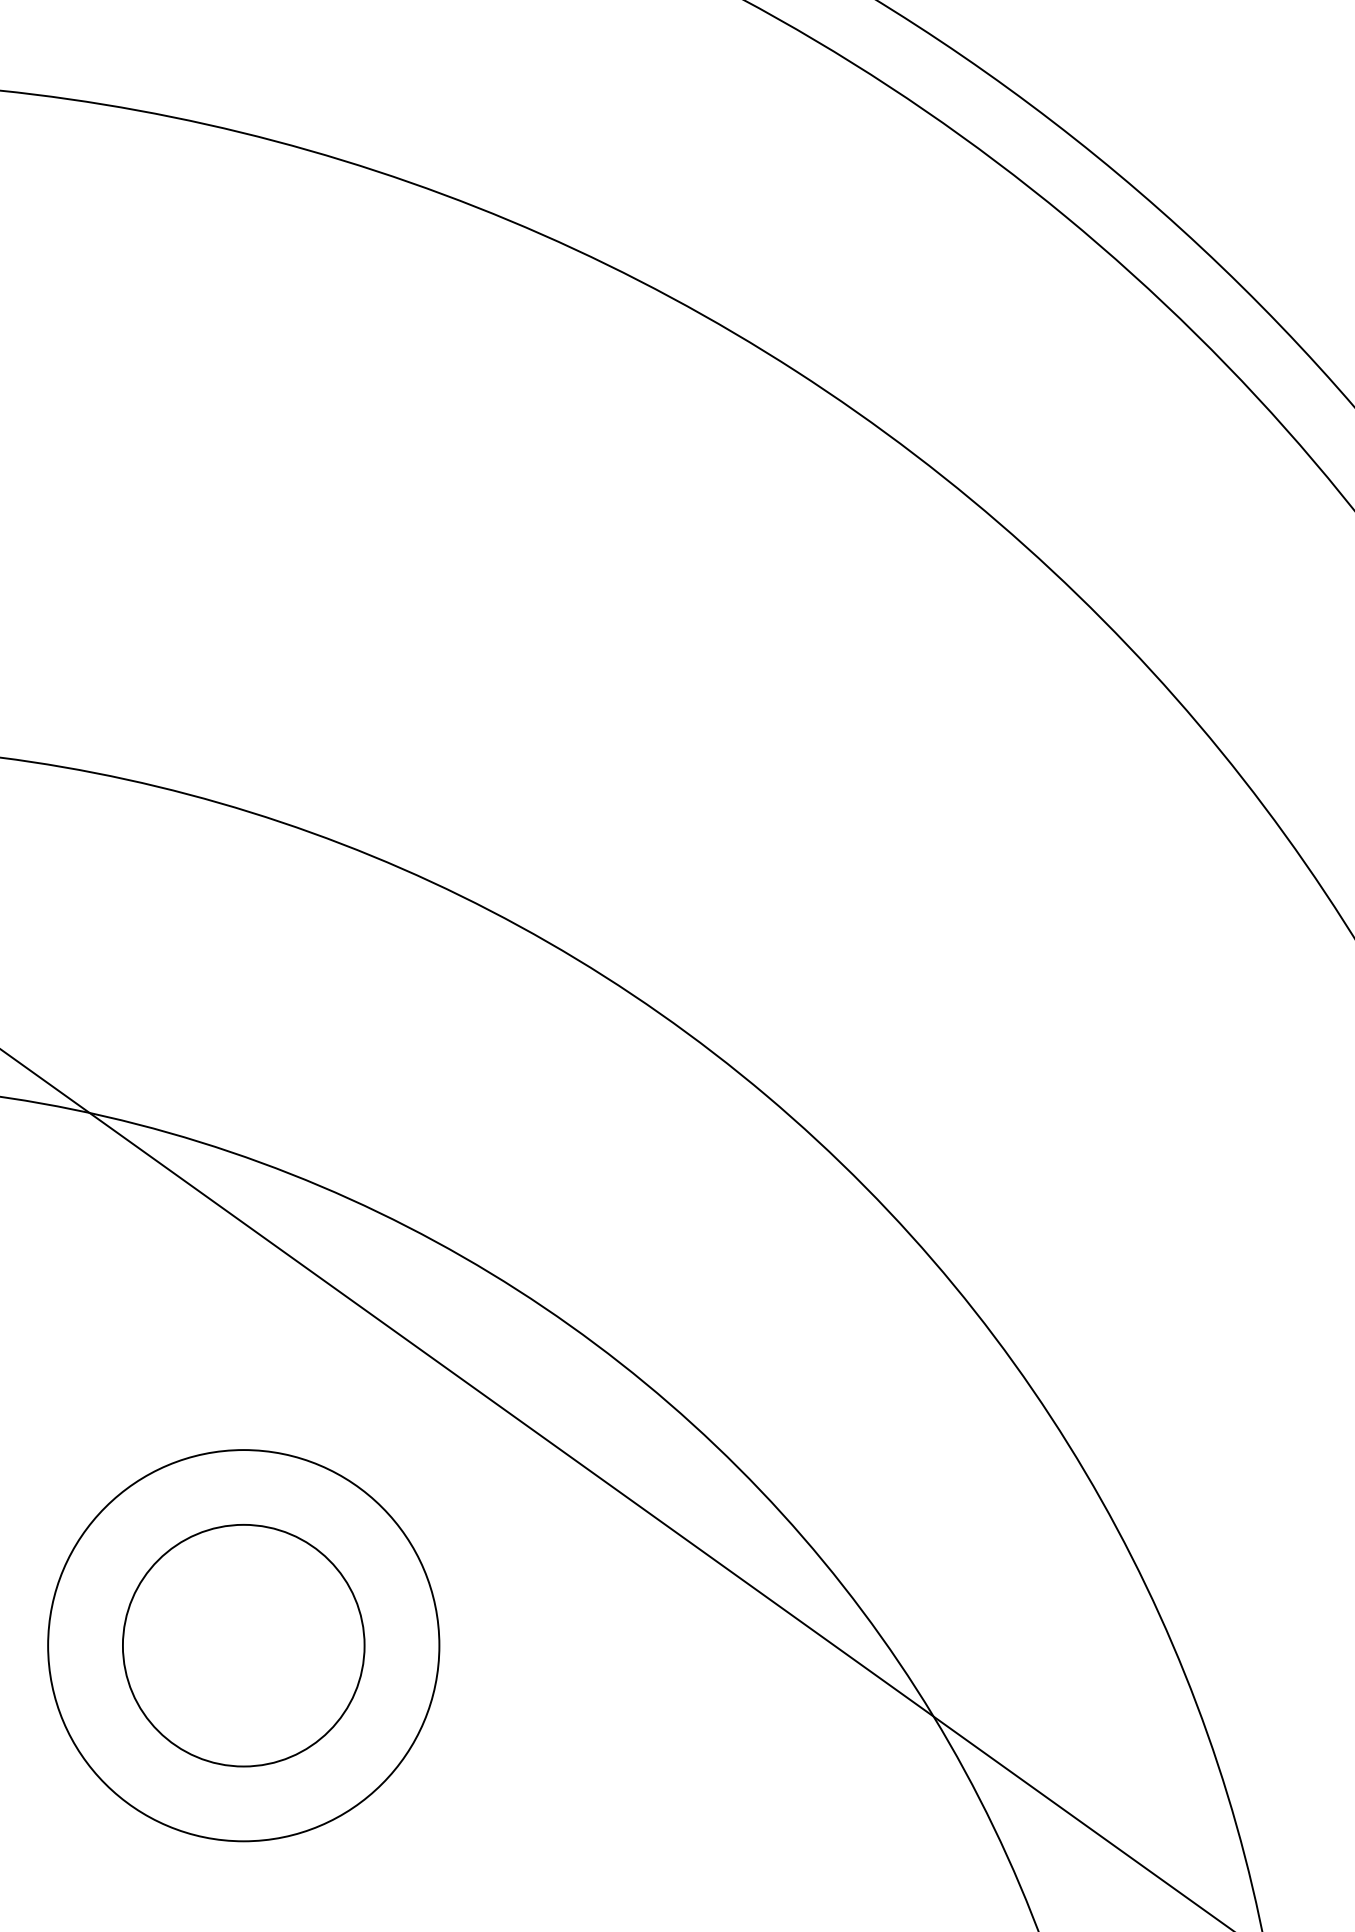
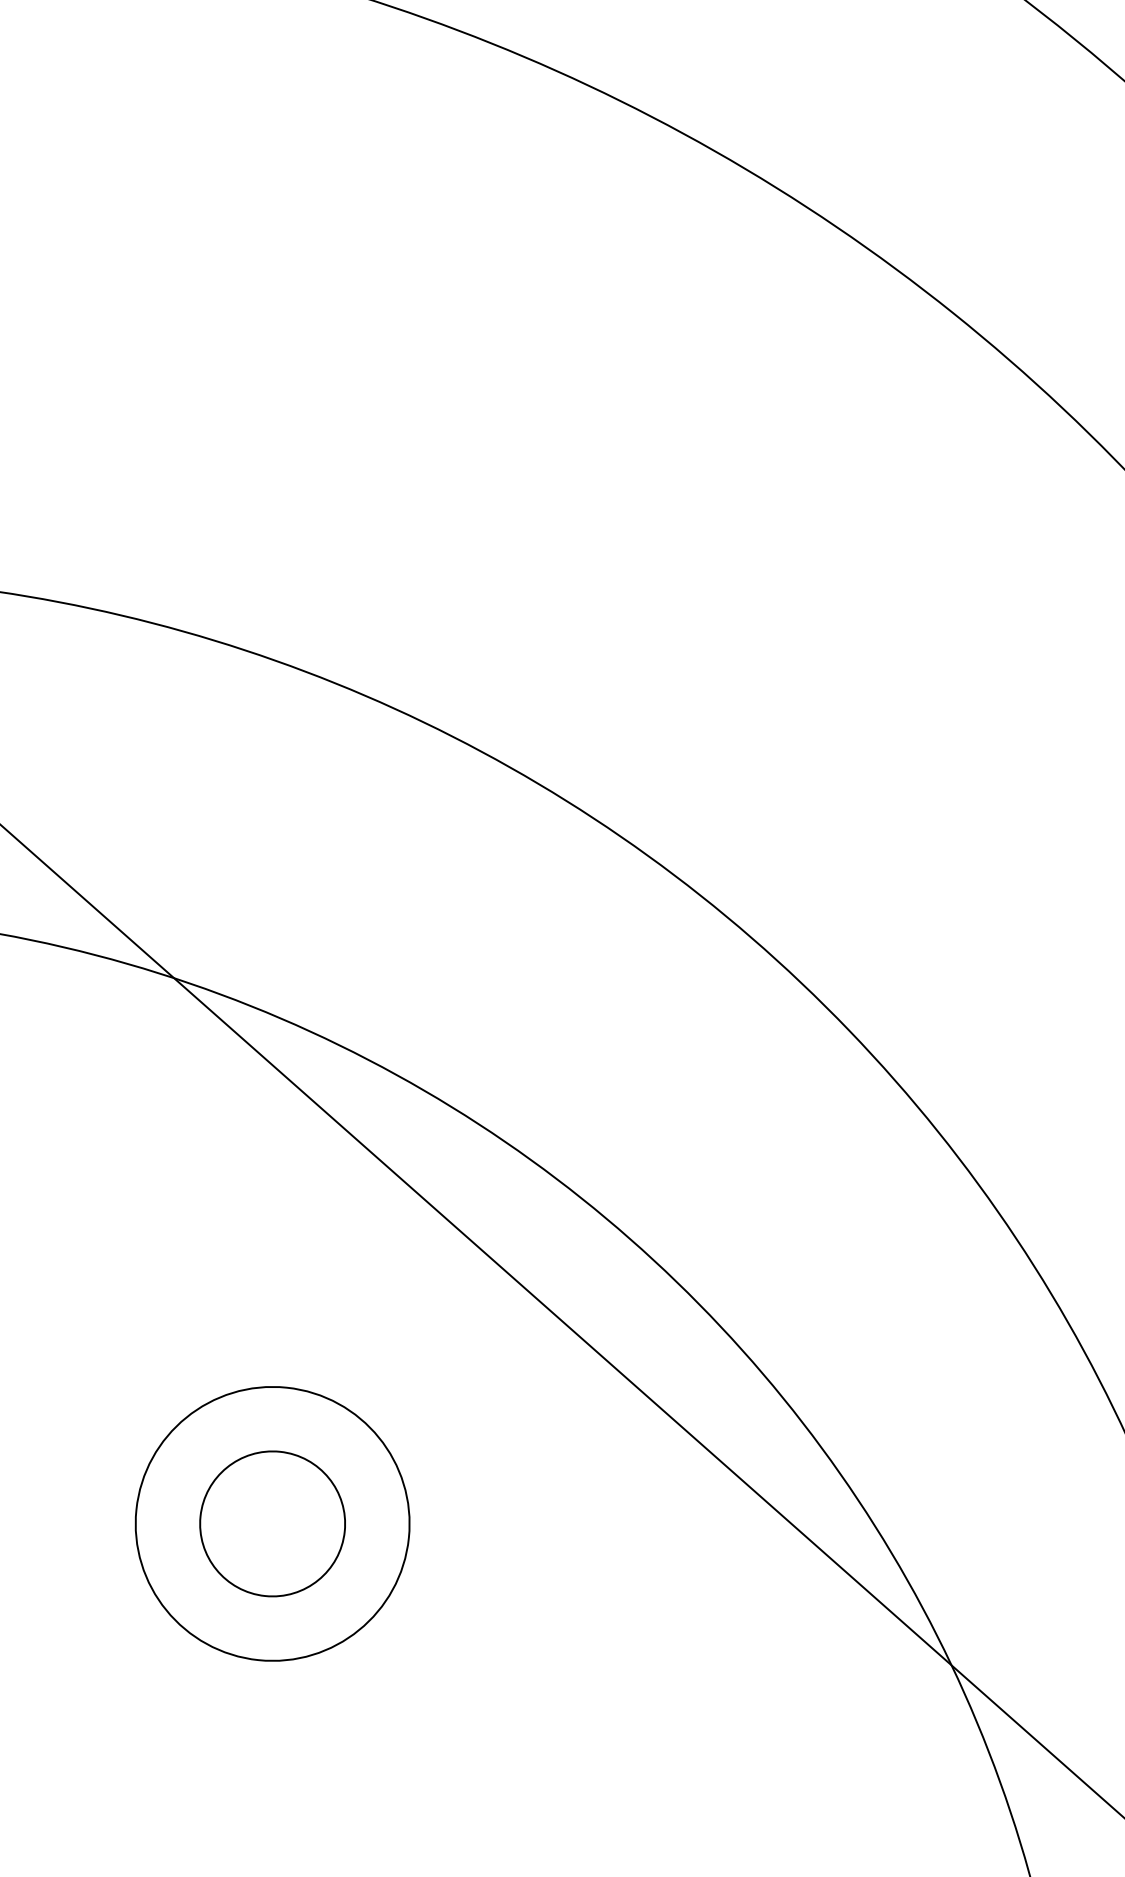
circle: (243, 1645) -> (272, 1523), size x0.6
circle: (243, 1645) -> (272, 1523), size x0.7

